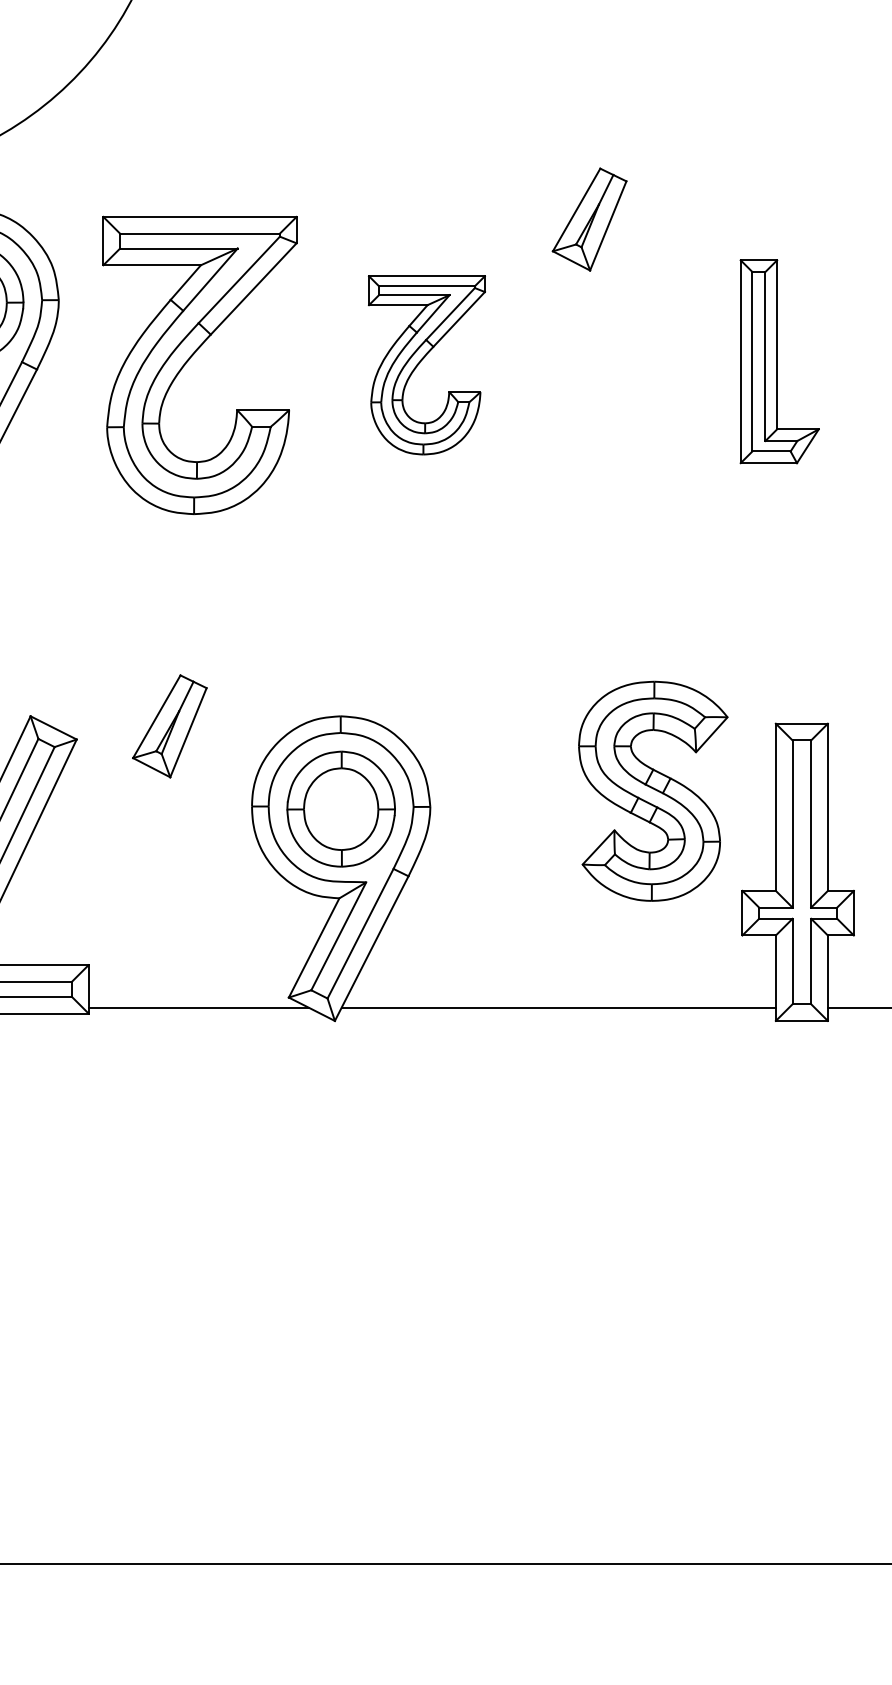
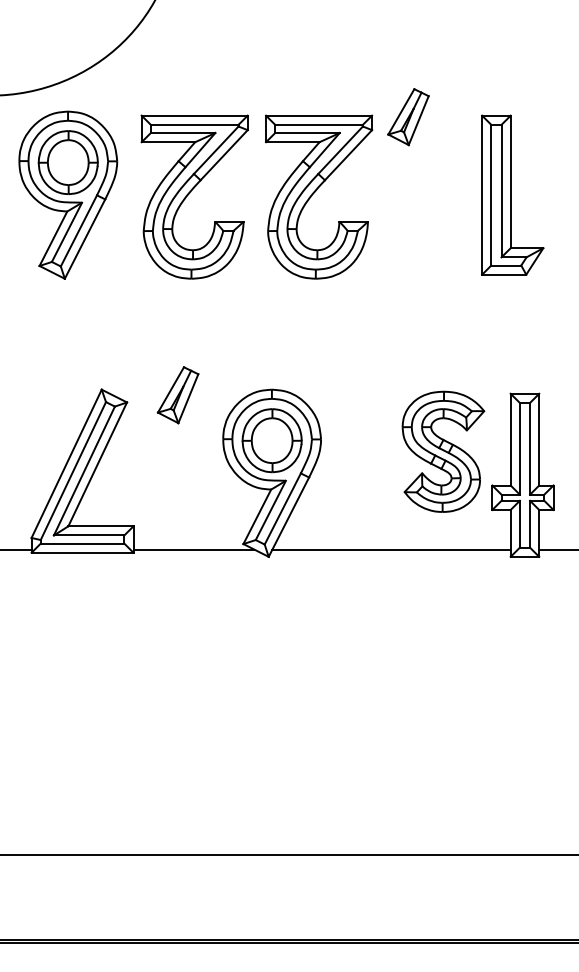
part: (779, 360) -> (512, 194), size x1.43
part: (427, 364) -> (319, 196), size x1.67
part: (653, 790) -> (443, 451), moved

